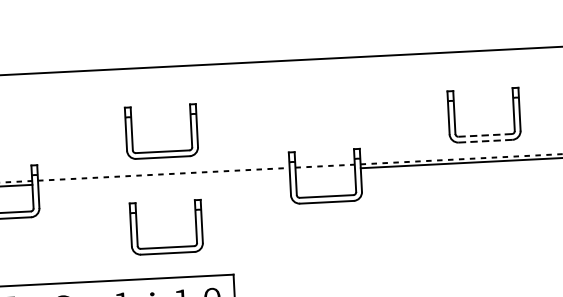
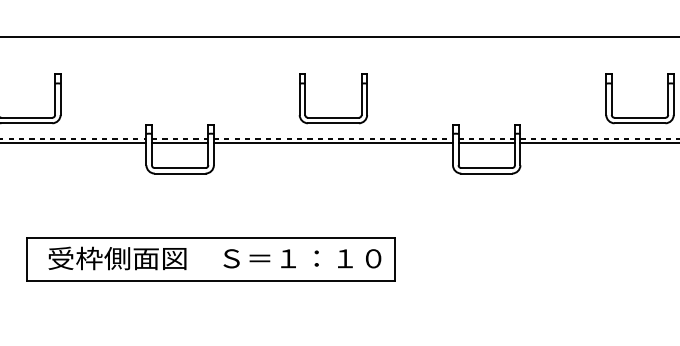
line: (484, 135) -> (639, 117), dashed -> solid
line: (486, 141) -> (640, 123), dashed -> solid
line: (325, 169) -> (486, 142), added
line: (164, 177) -> (333, 142), added
part: (166, 247) -> (332, 208), removed

